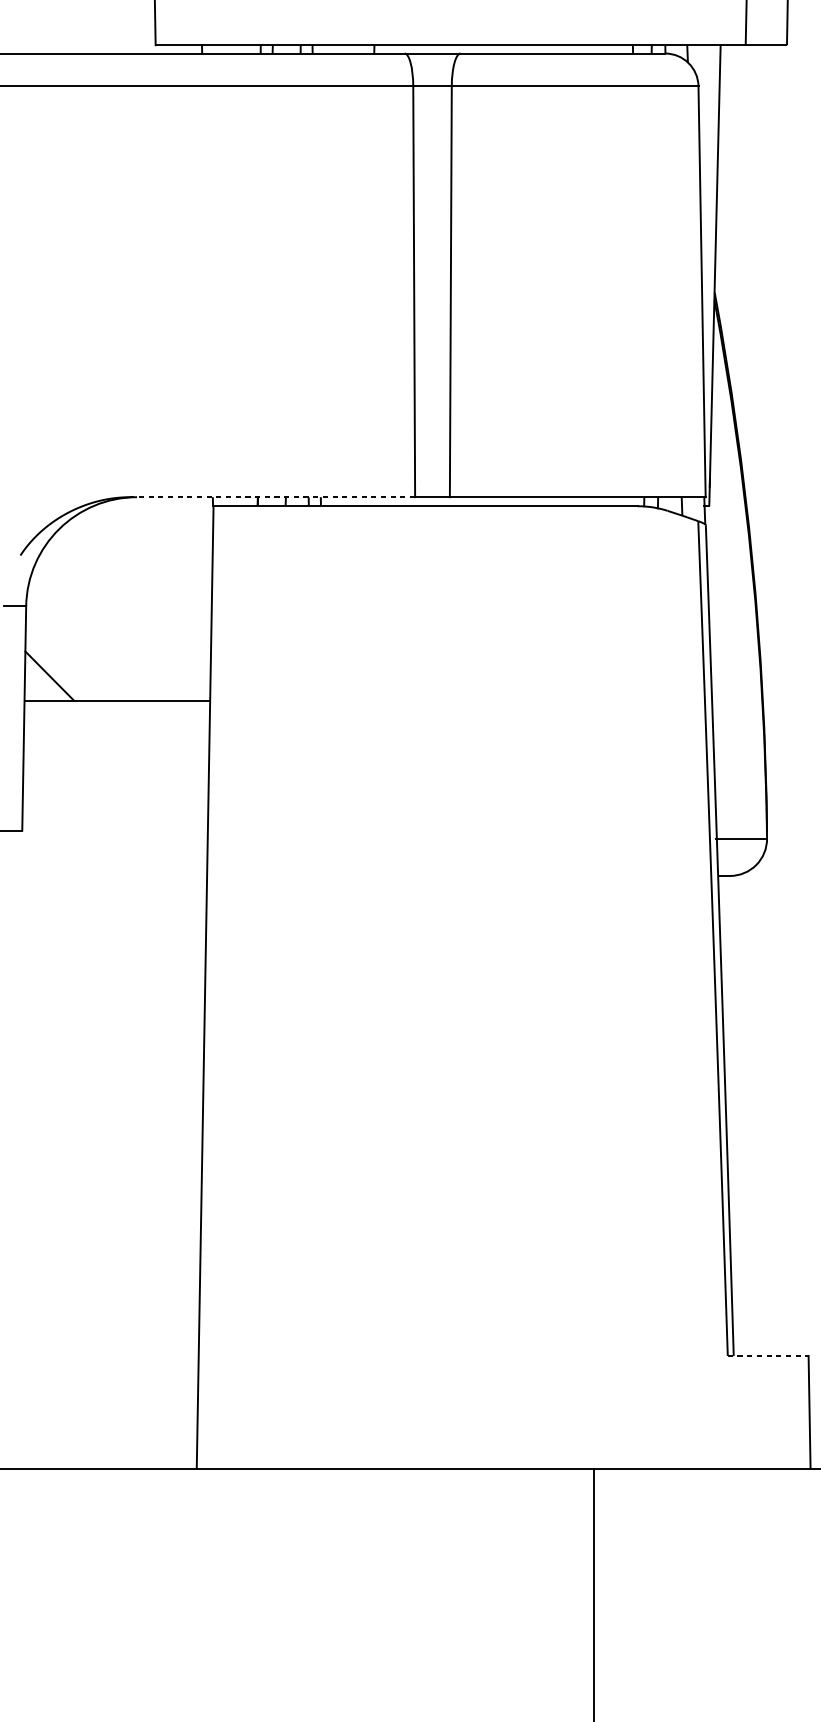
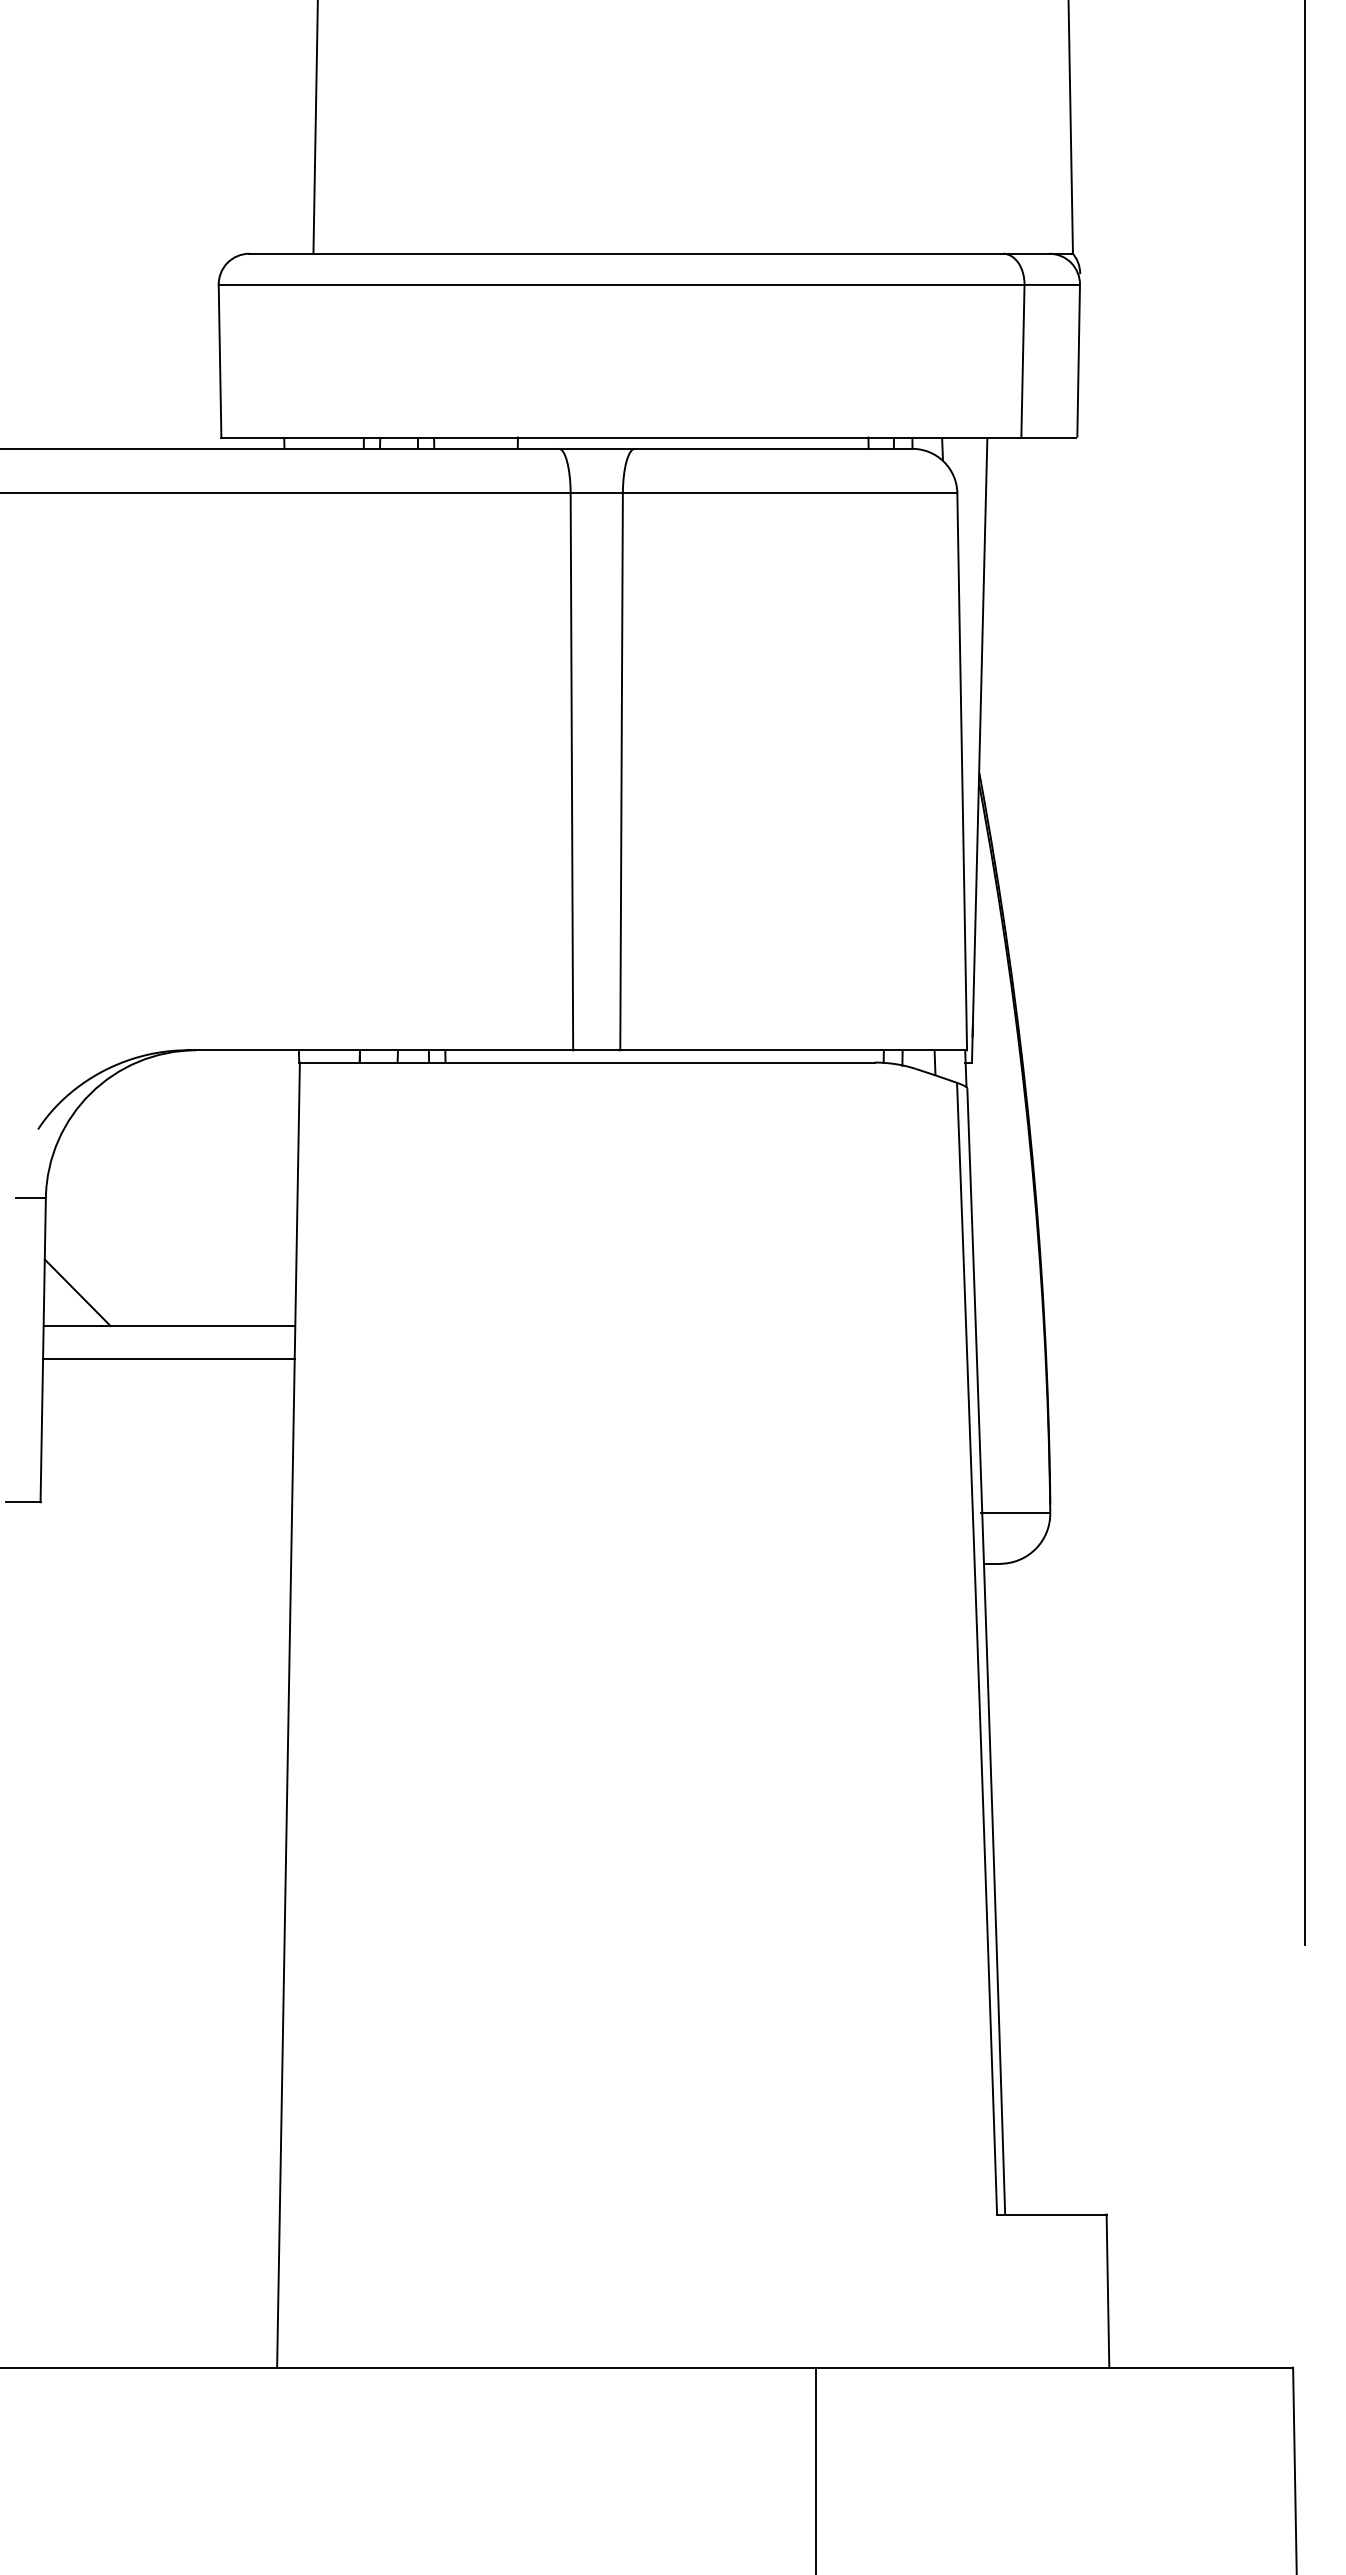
line: (272, 497) -> (379, 1050), dashed -> solid
line: (116, 725) -> (168, 1359), added
line: (767, 1355) -> (1051, 2214), dashed -> solid

